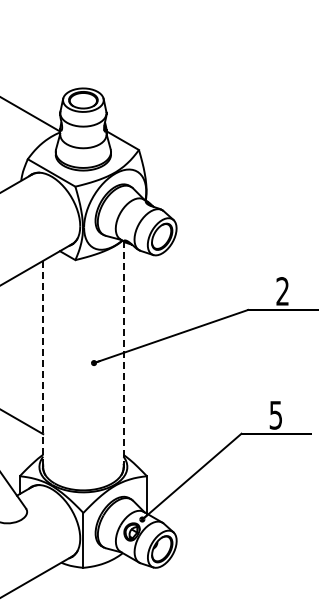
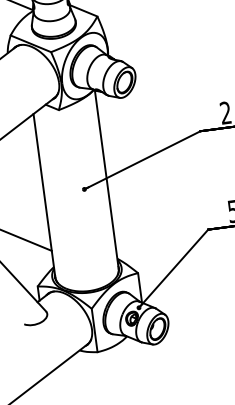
line: (123, 353) -> (106, 178), dashed -> solid
line: (43, 364) -> (44, 195), dashed -> solid

